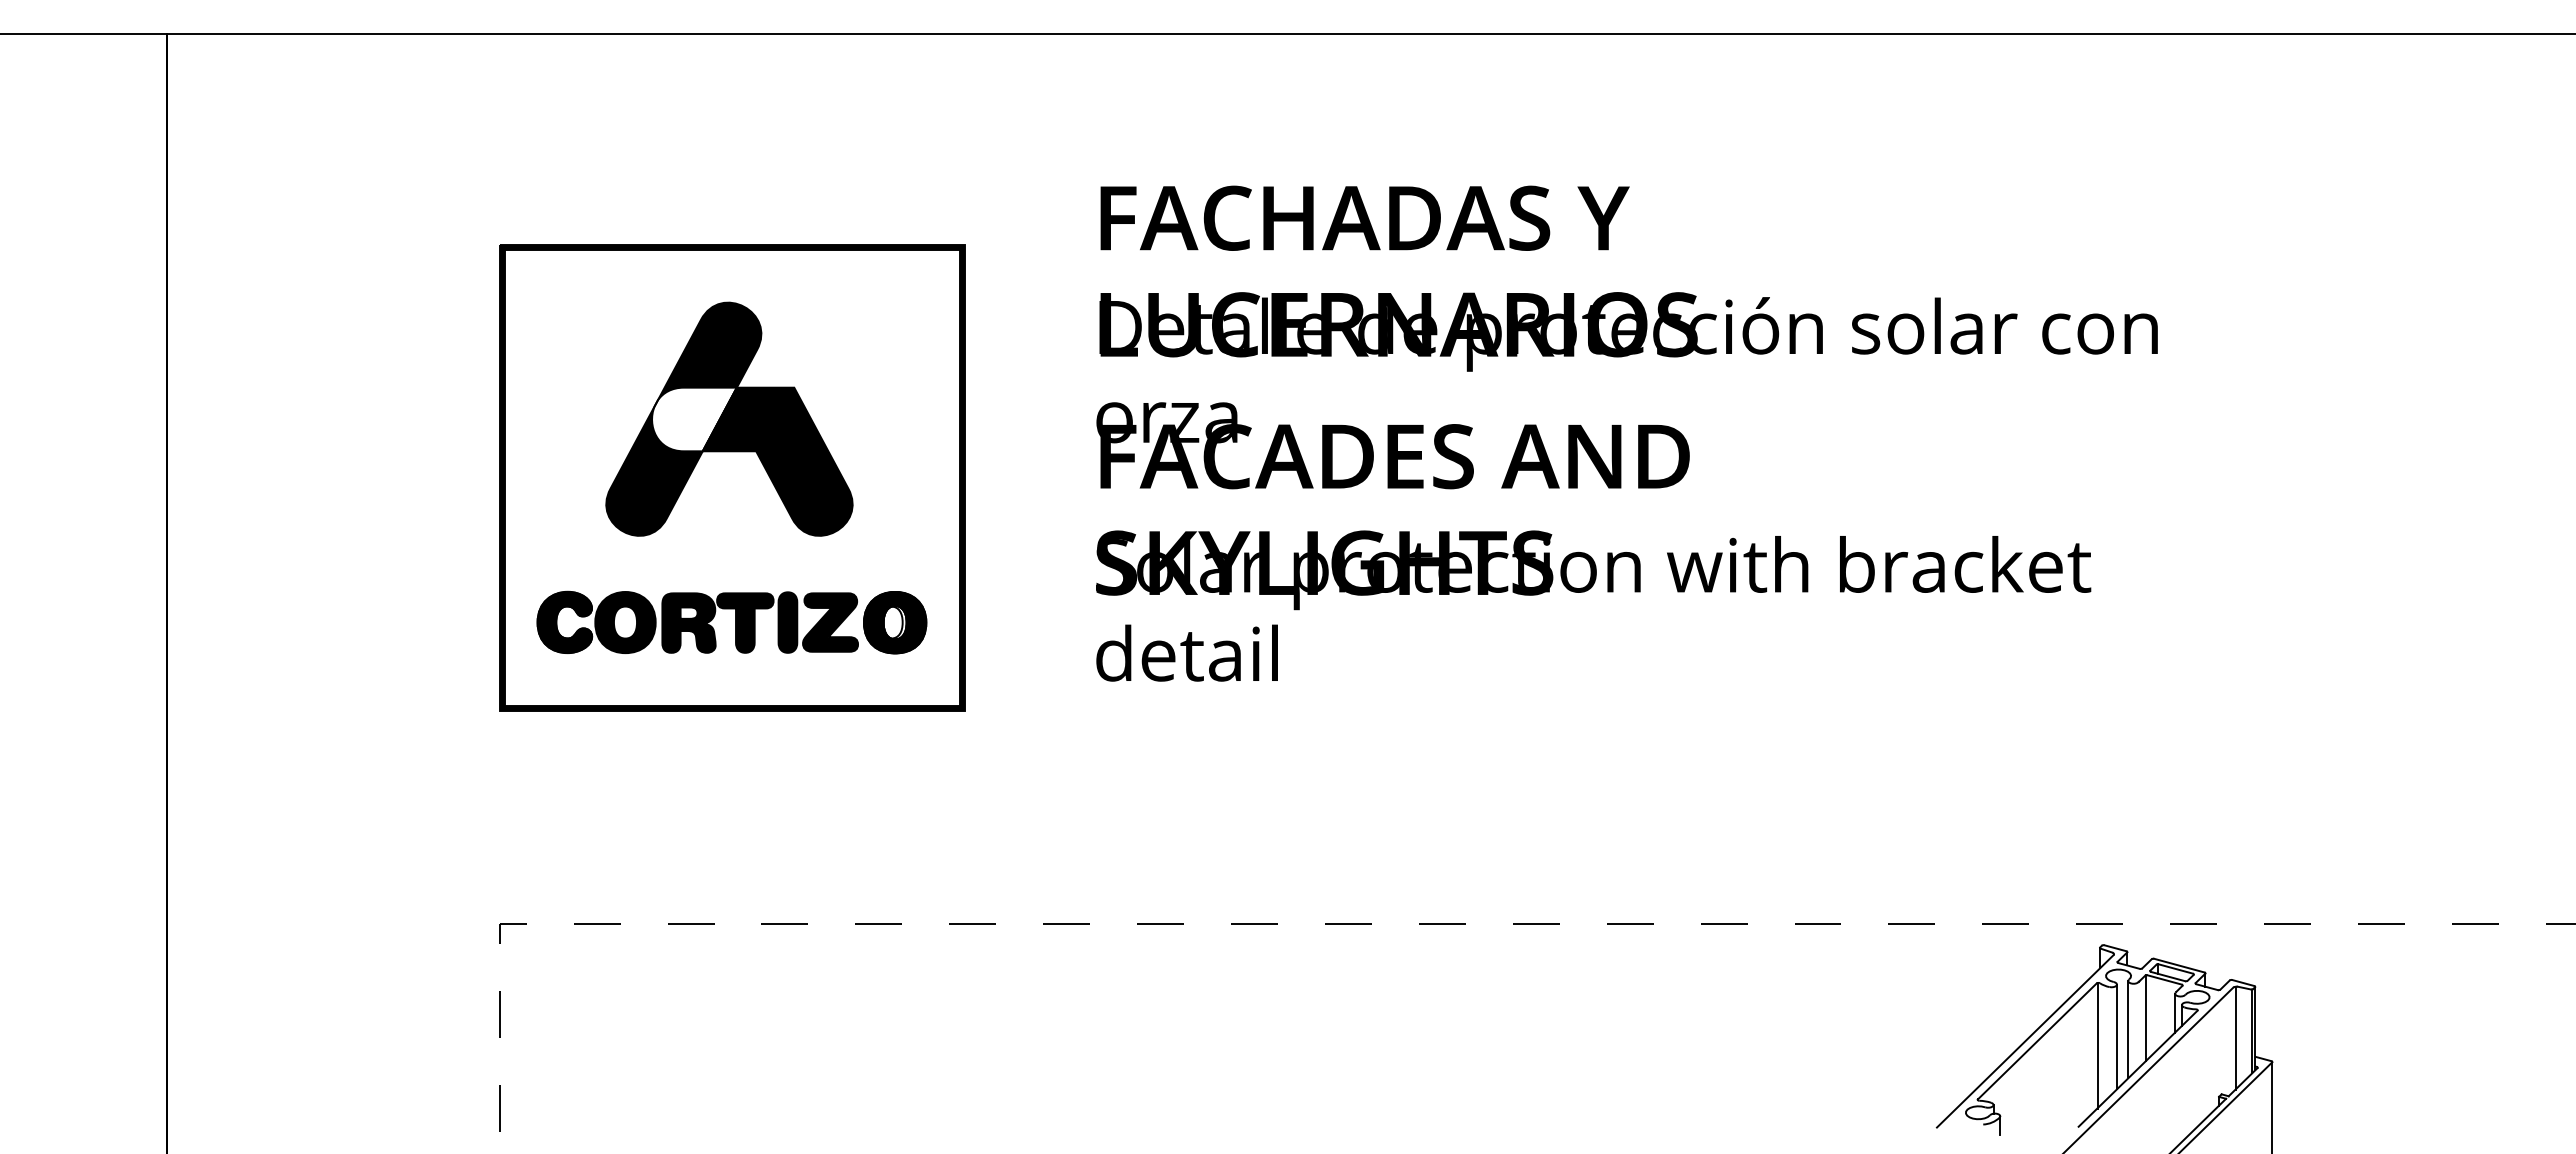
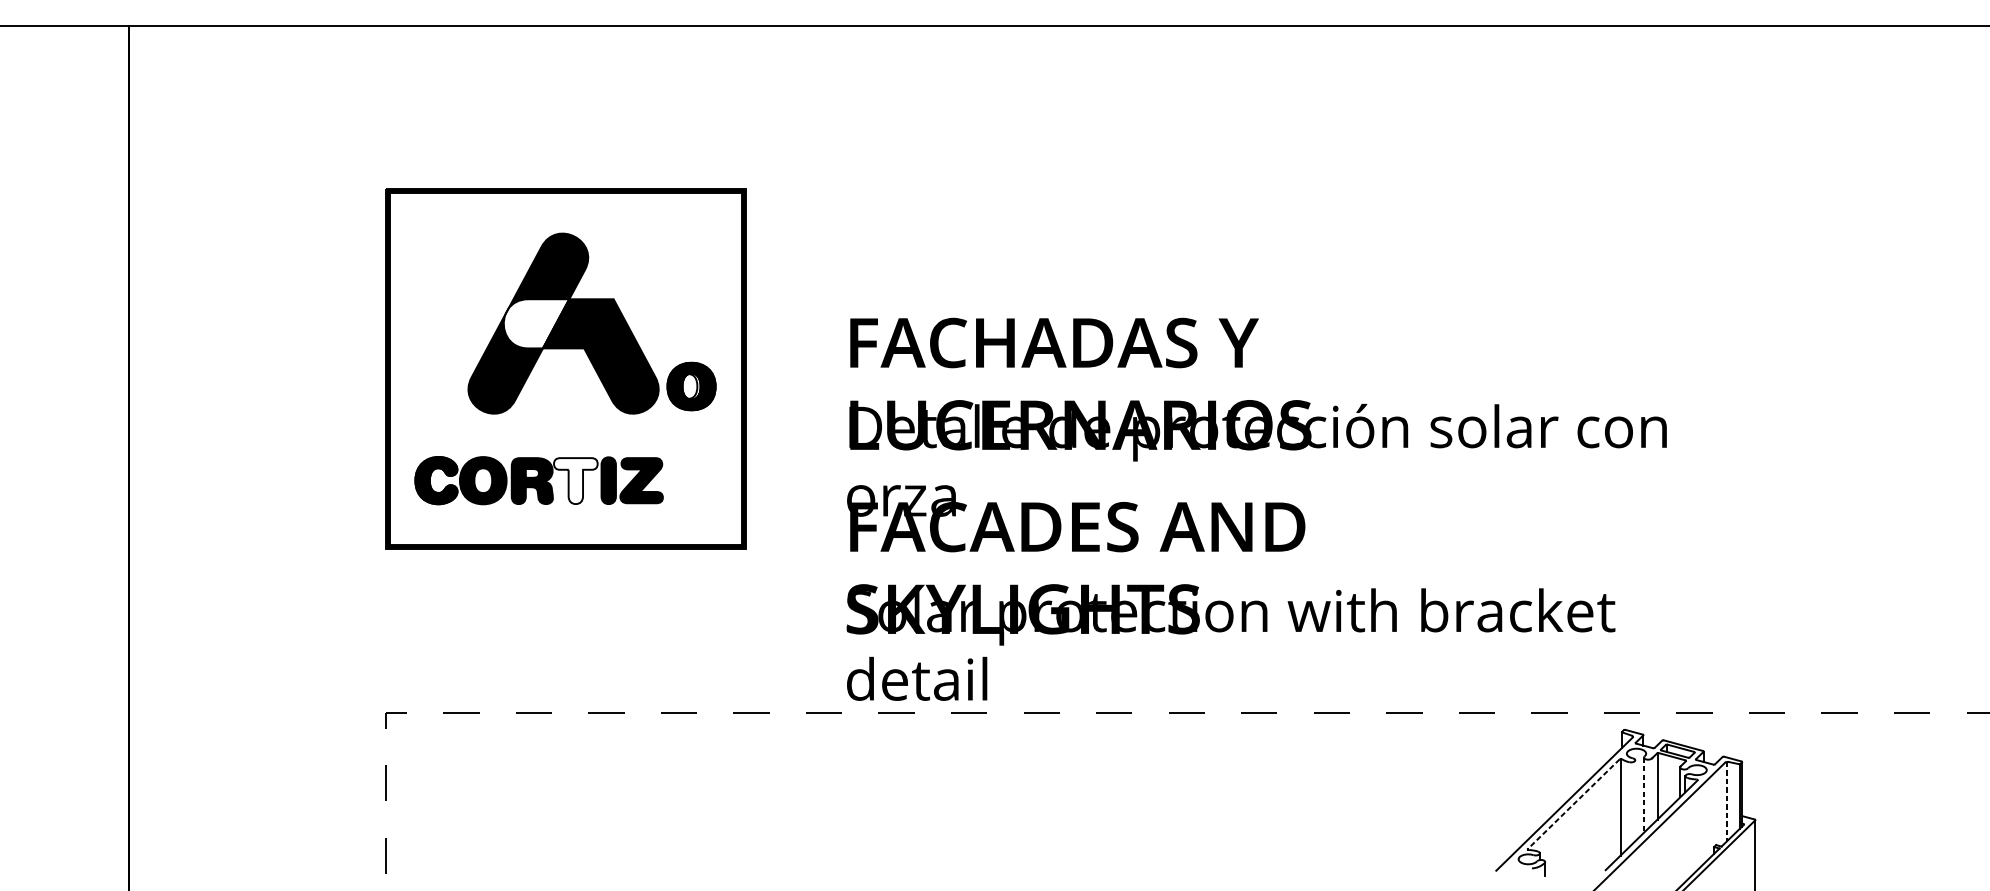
text: (1626, 433) -> (1256, 509), moved
fill: (745, 622) -> (575, 480), removed
part: (895, 622) -> (691, 386), moved
line: (2128, 1029) -> (1644, 795), solid -> dashed
line: (2116, 1036) -> (1634, 800), removed
line: (2235, 1038) -> (1726, 801), solid -> dashed
line: (2037, 1041) -> (1573, 804), solid -> dashed

